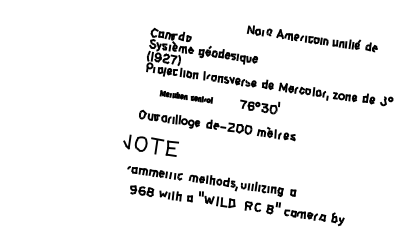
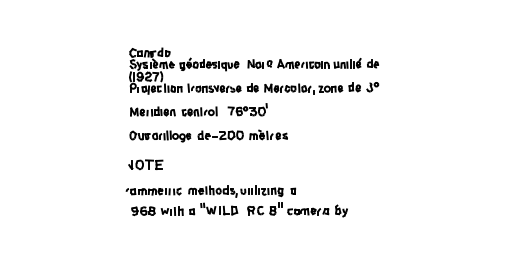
part: (311, 38) -> (312, 63), moved
part: (186, 96) -> (173, 111), size x1.67
part: (150, 145) -> (145, 164), size x0.62

